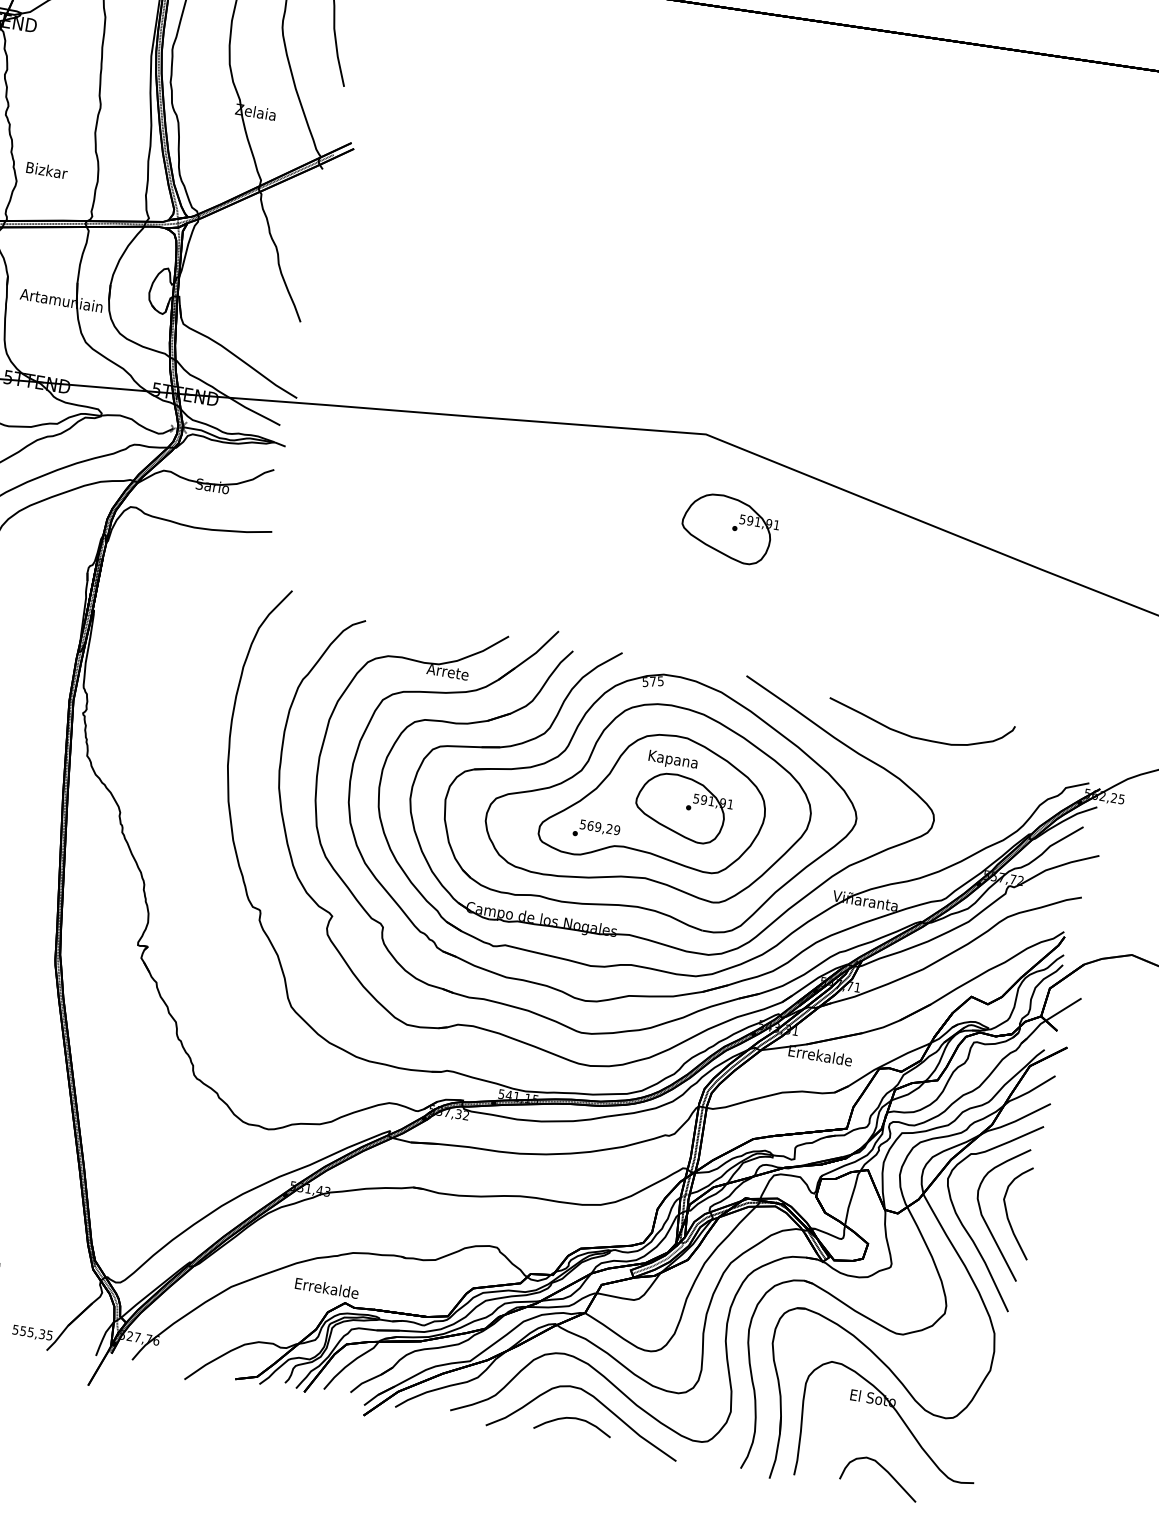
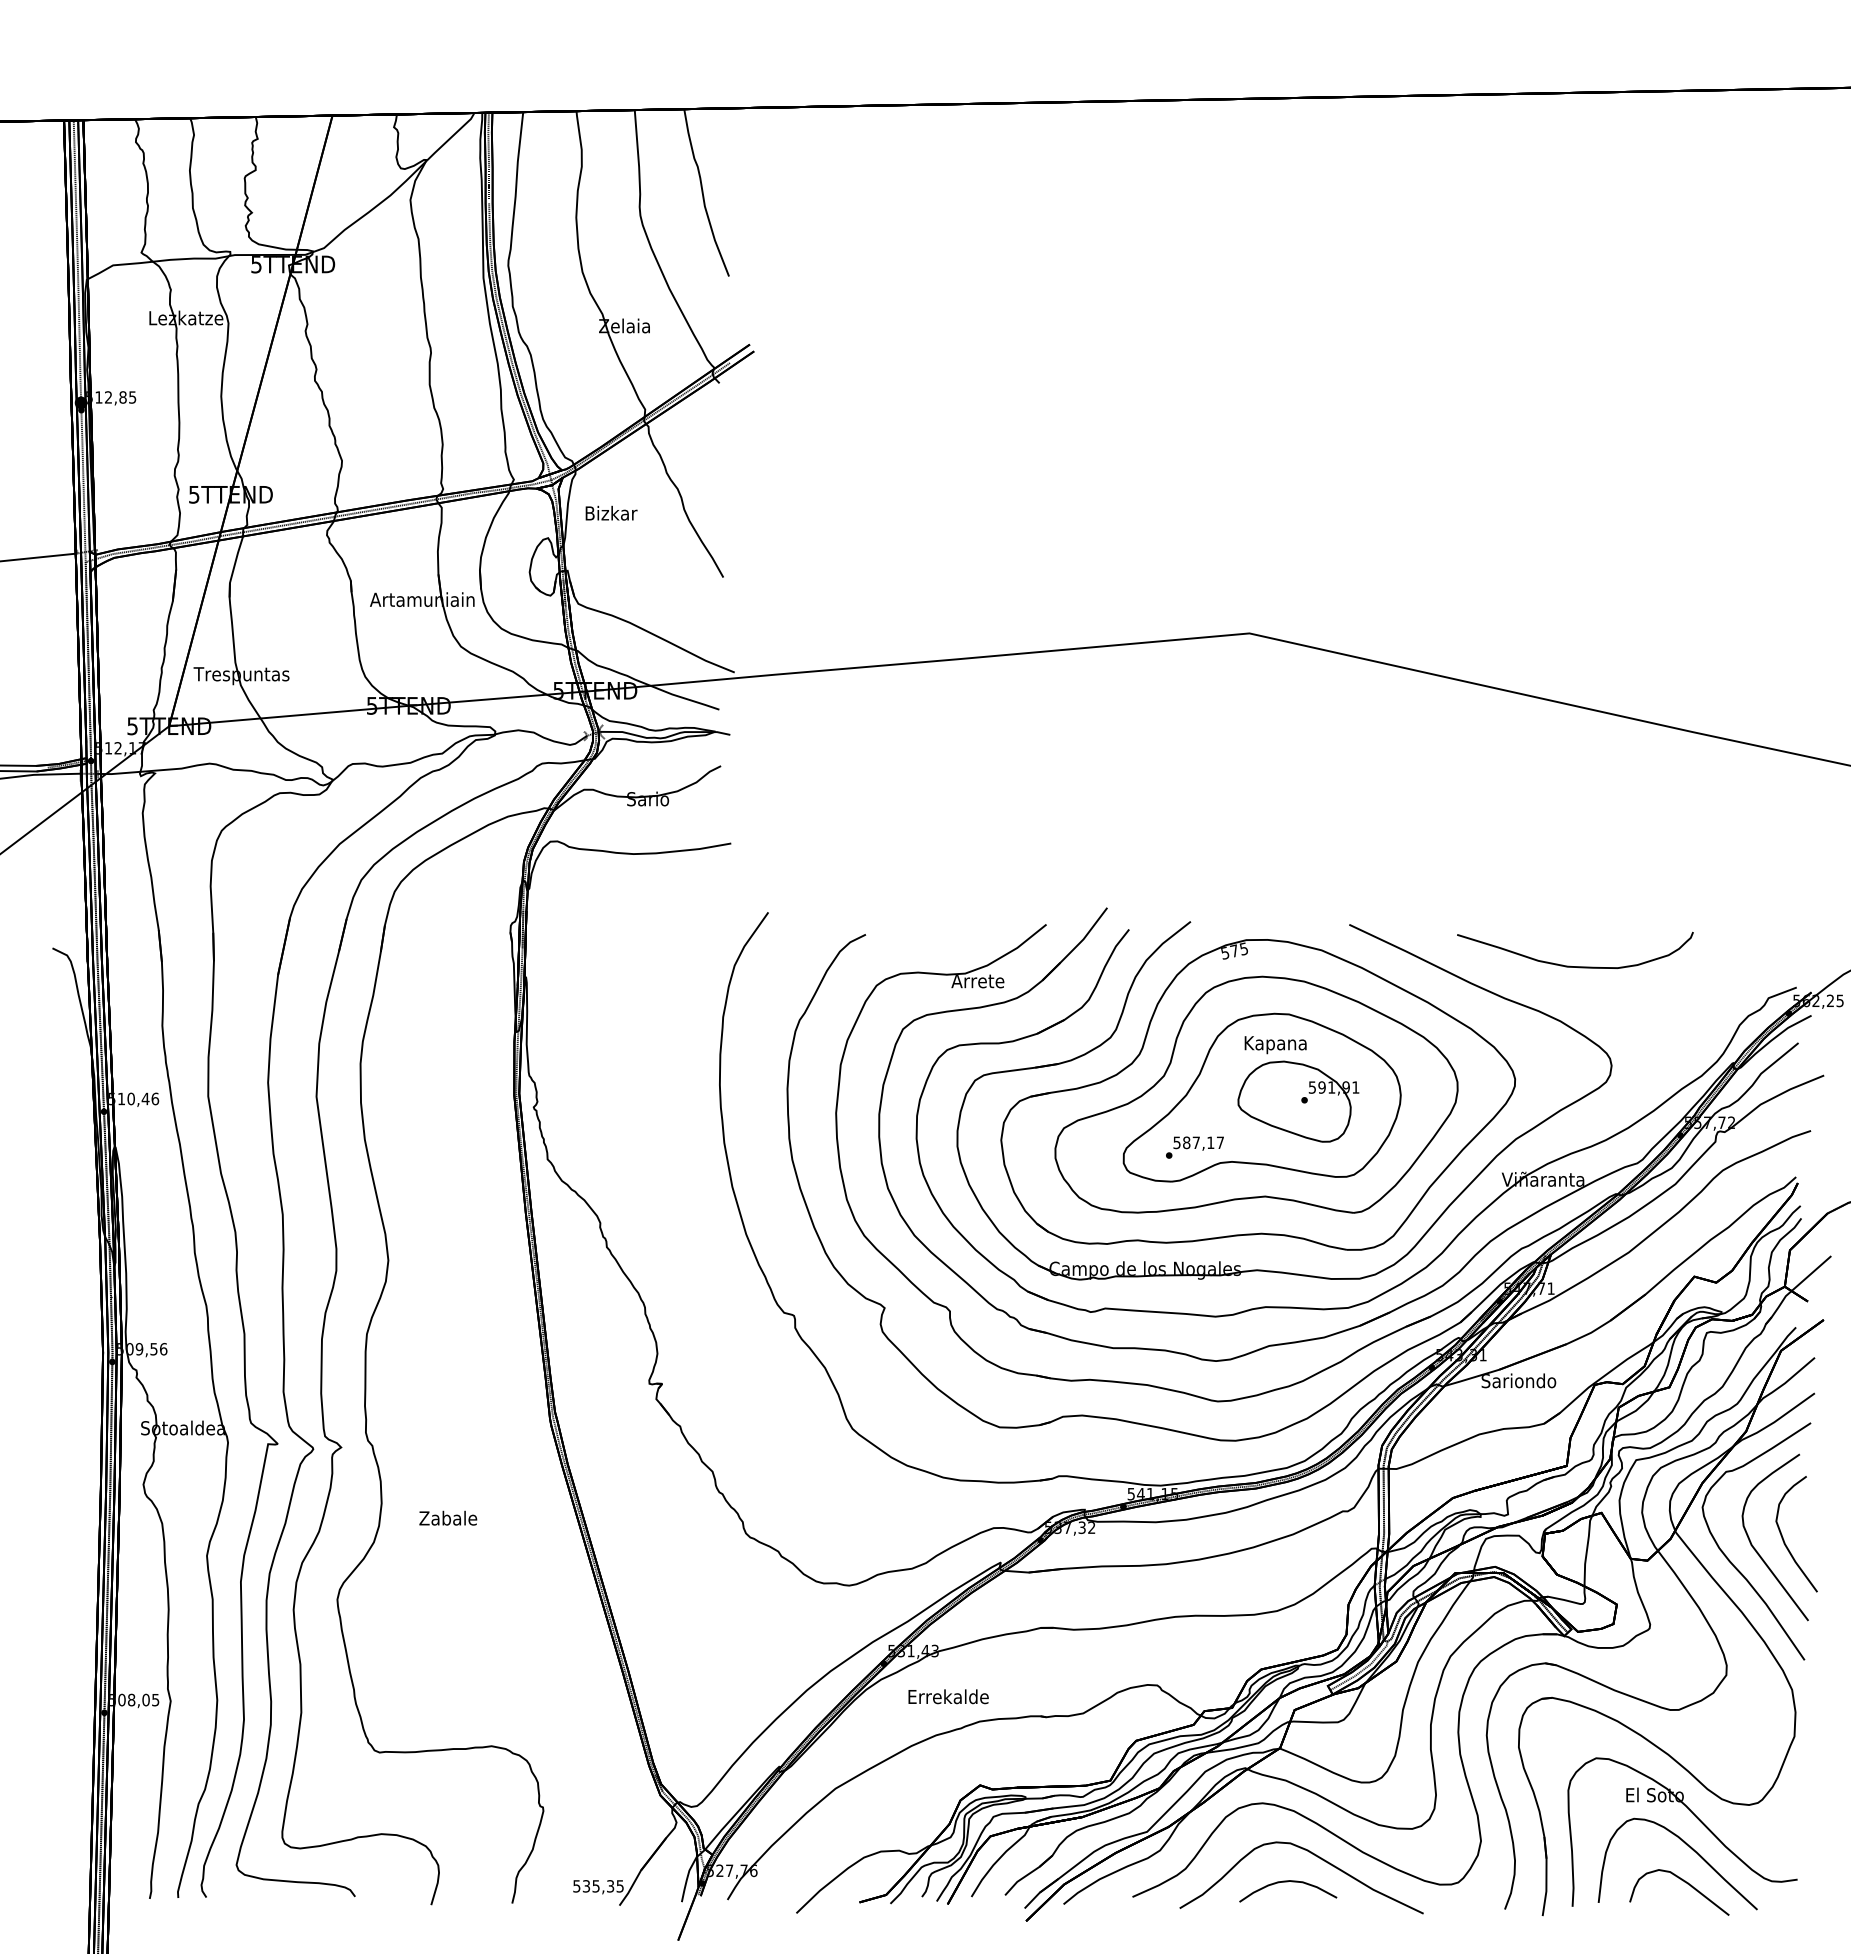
text: (47, 169) -> (611, 512), moved
part: (729, 528) -> (1298, 745), removed
text: (603, 827) -> (1203, 1142), 569,29 -> 587,17
text: (820, 1055) -> (1519, 1380), Errekalde -> Sariondo
text: (326, 1288) -> (948, 1696), moved
text: (23, 1330) -> (586, 1885), 555,35 -> 535,35
curve: (894, 1445) -> (1691, 1849), added

